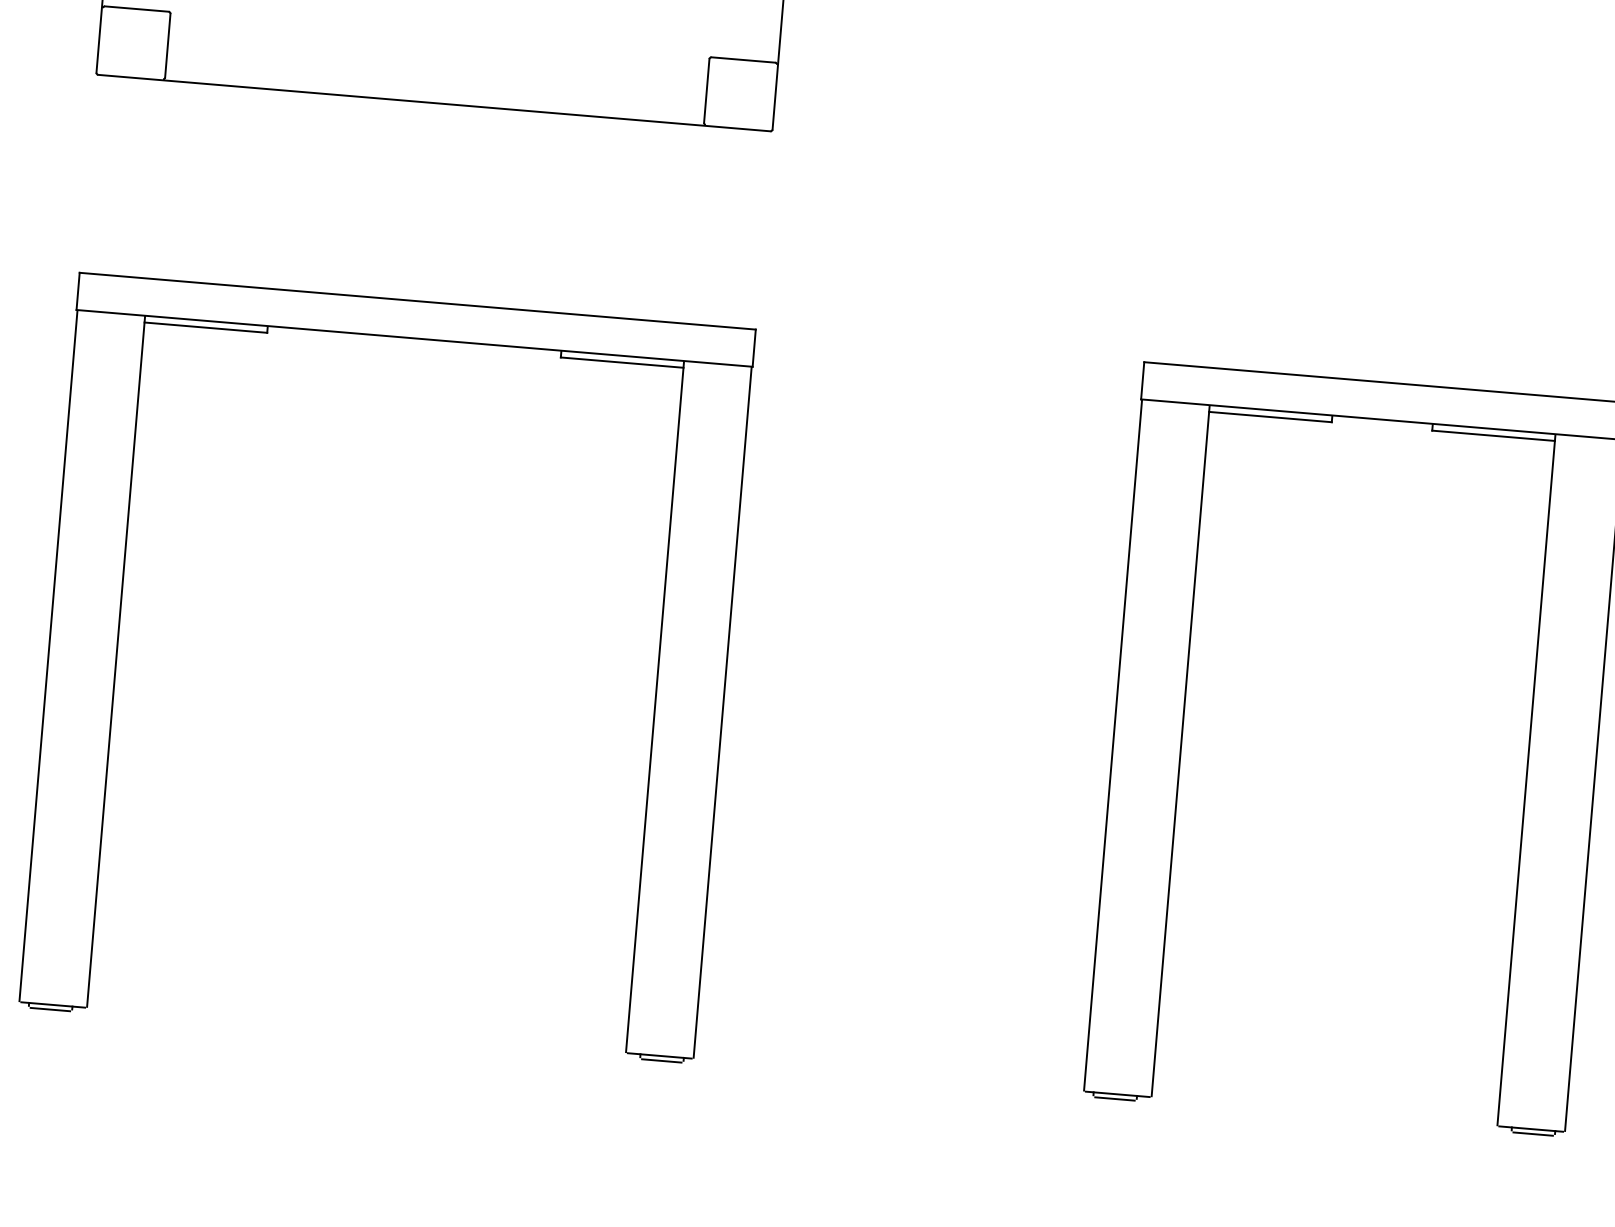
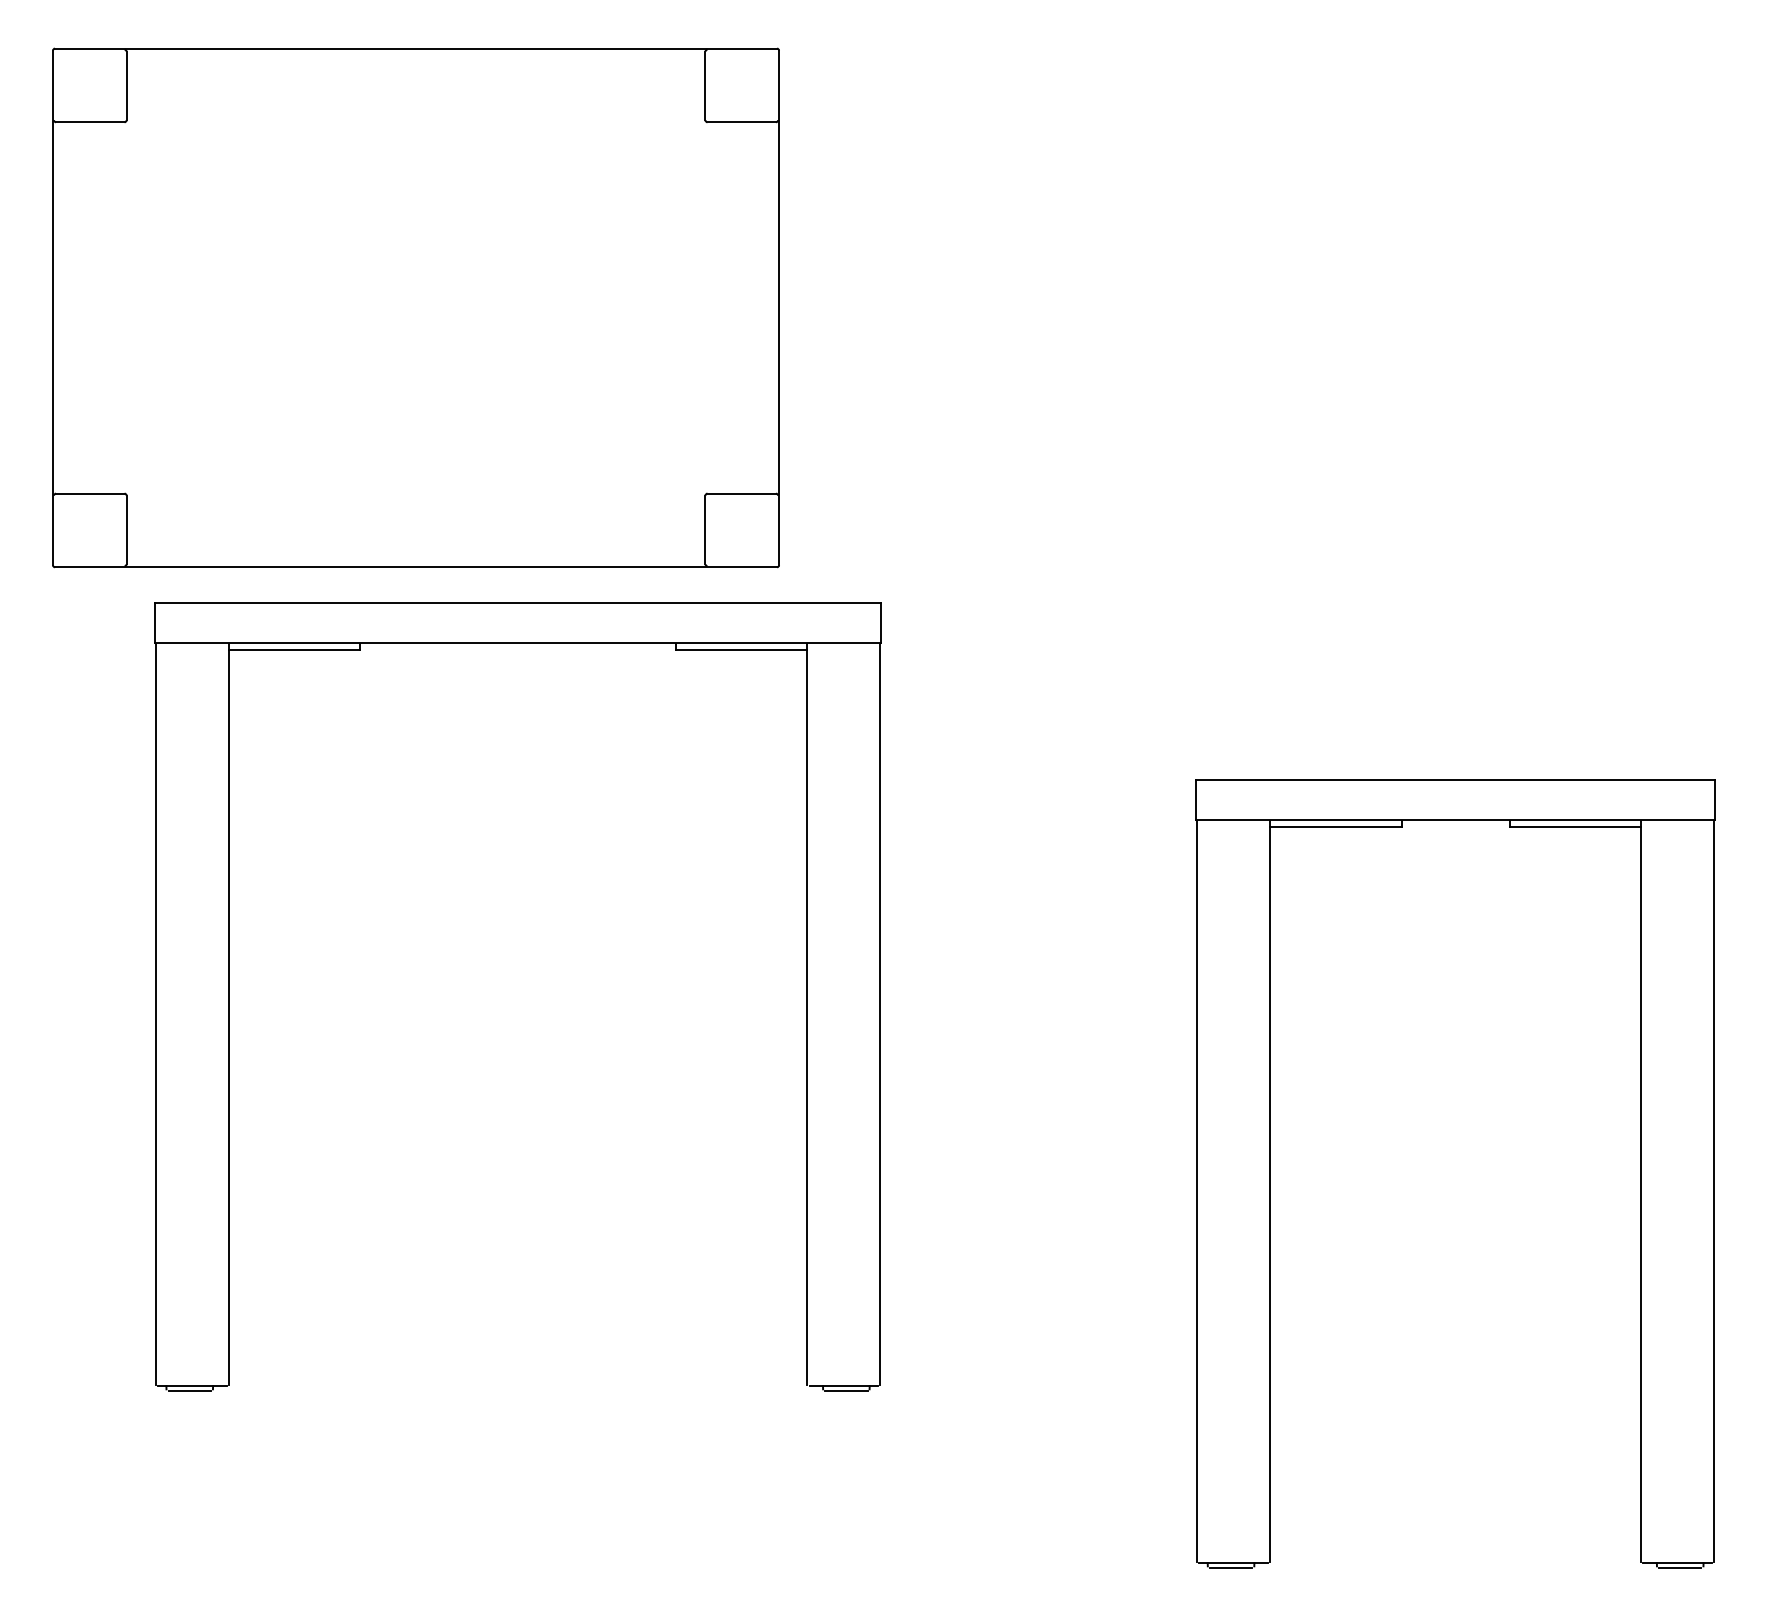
part: (118, 645) -> (229, 996), moved

